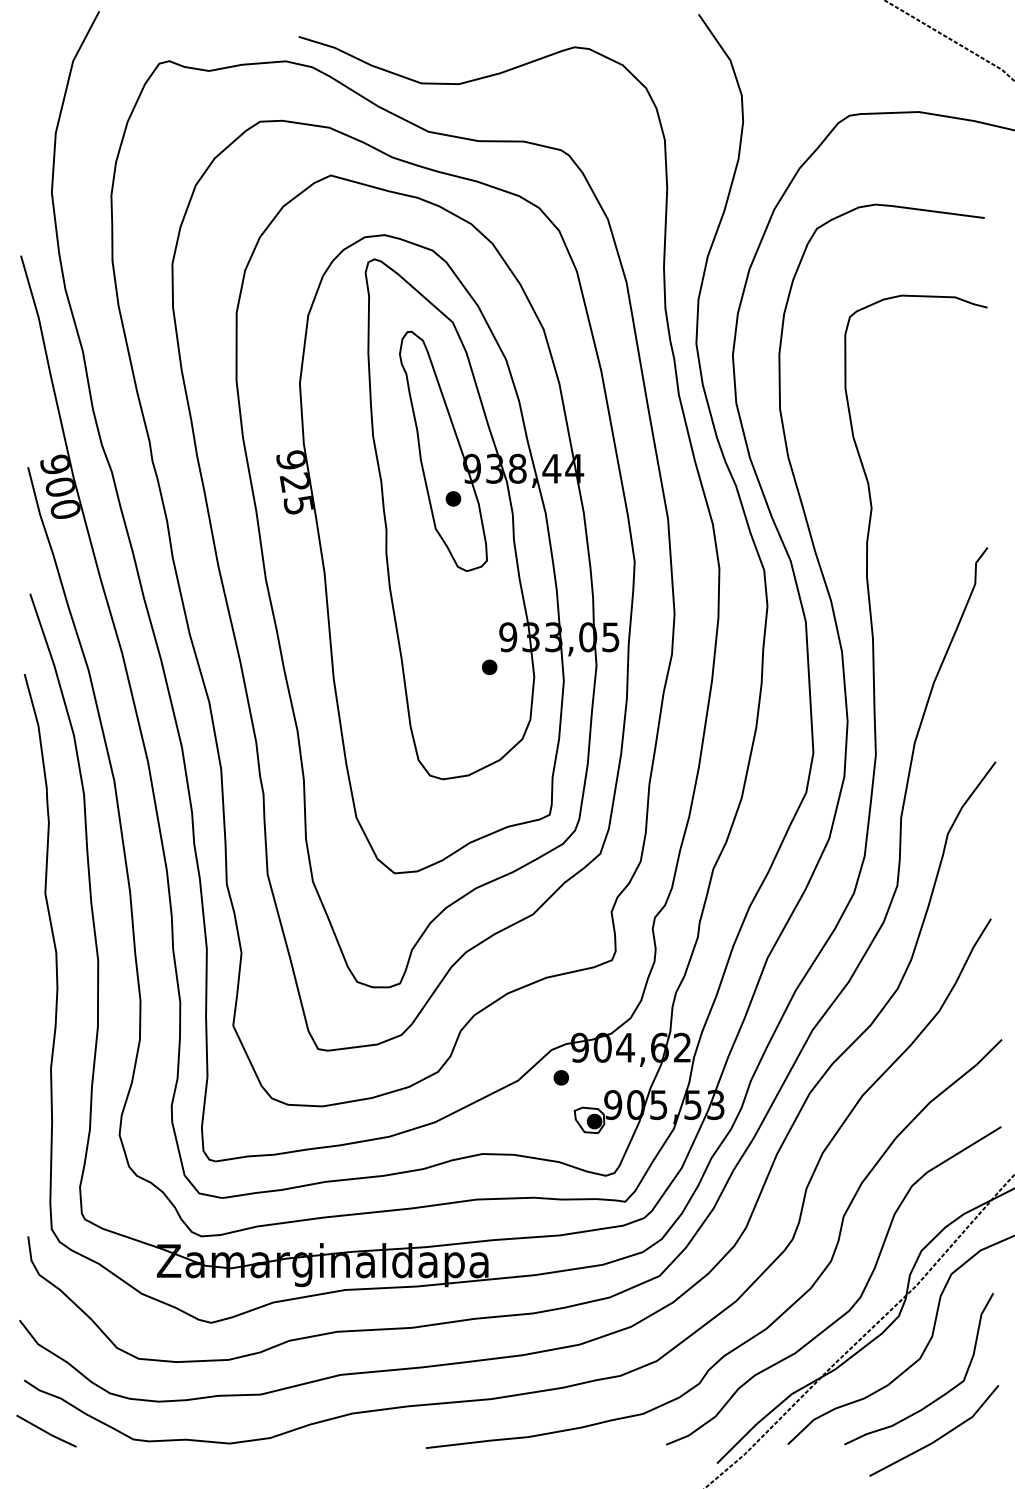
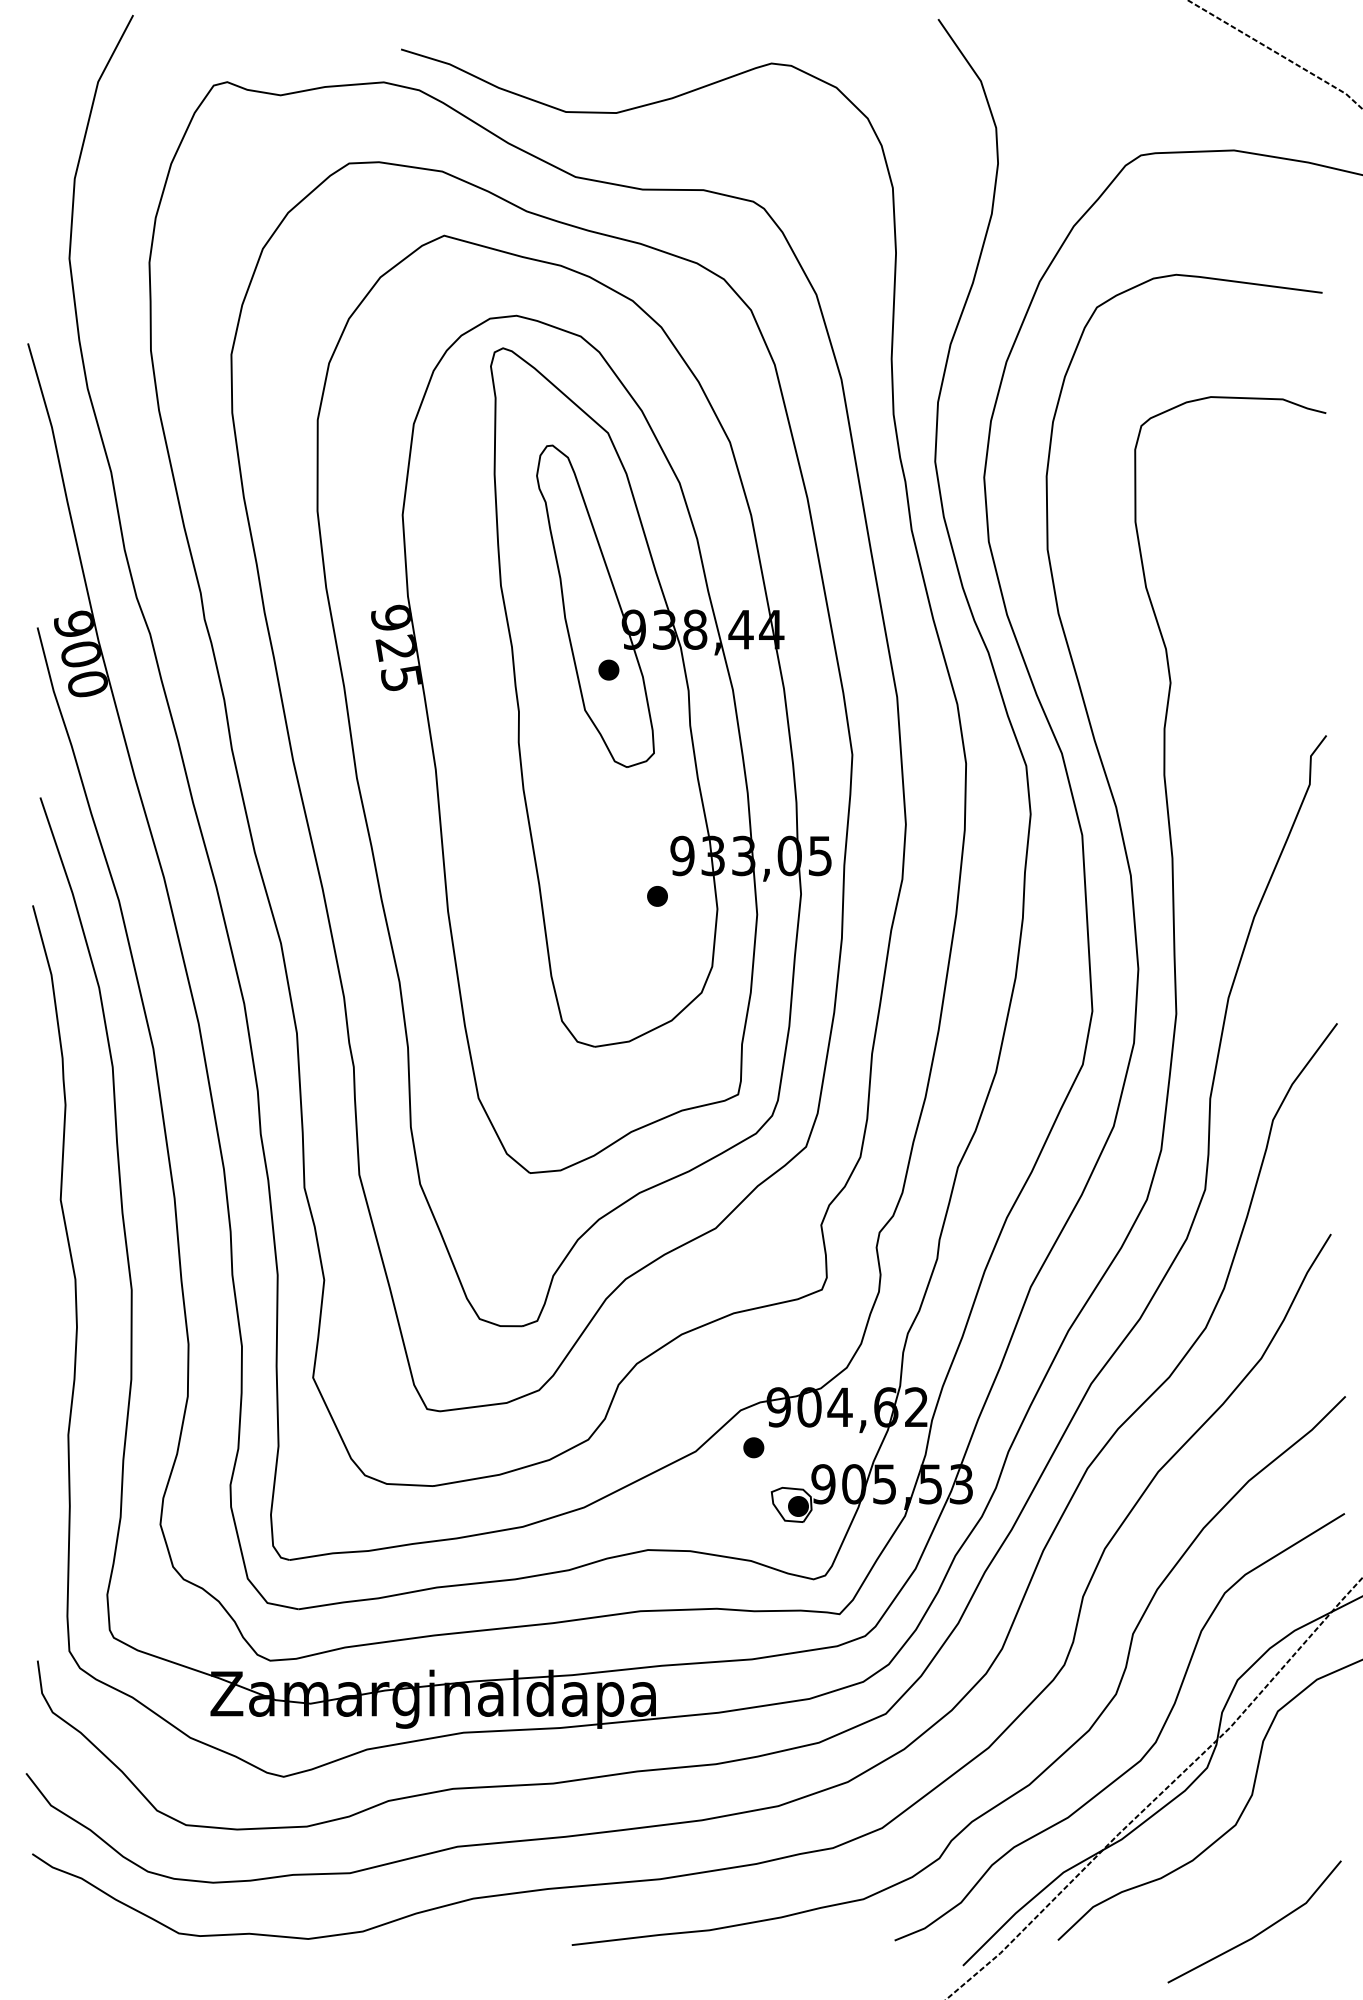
curve: (936, 1398) -> (1257, 1878), removed
line: (45, 1430) -> (60, 1921), removed

